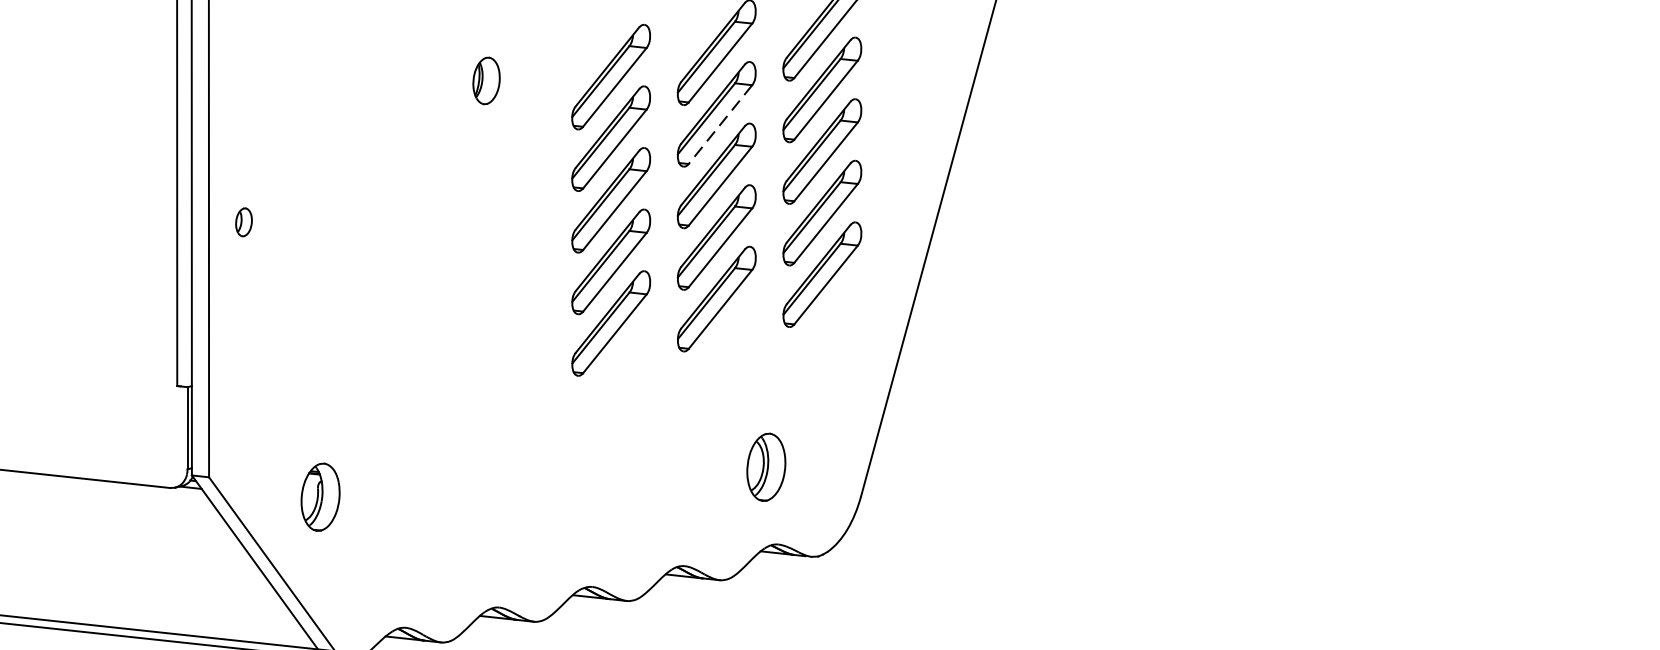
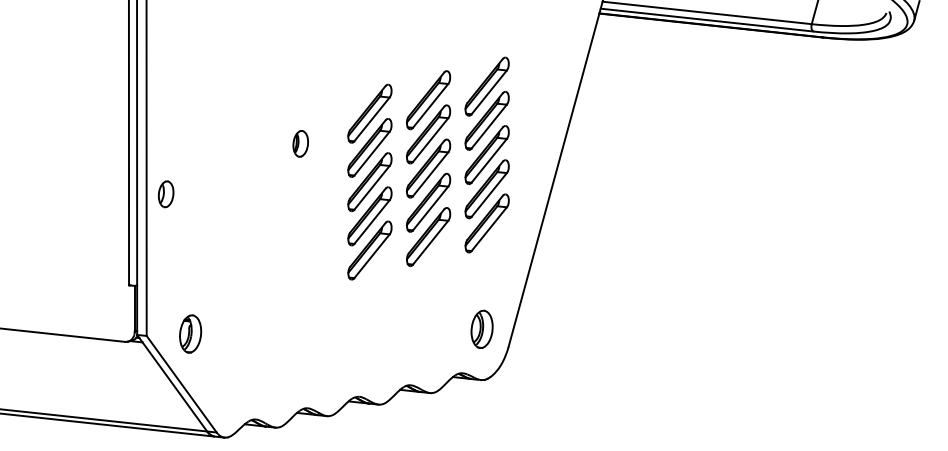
part: (486, 80) -> (300, 143), moved
line: (720, 125) -> (430, 140), dashed -> solid
part: (242, 222) -> (165, 194), size x1.67
part: (765, 465) -> (481, 328), moved
part: (320, 496) -> (190, 333), moved

